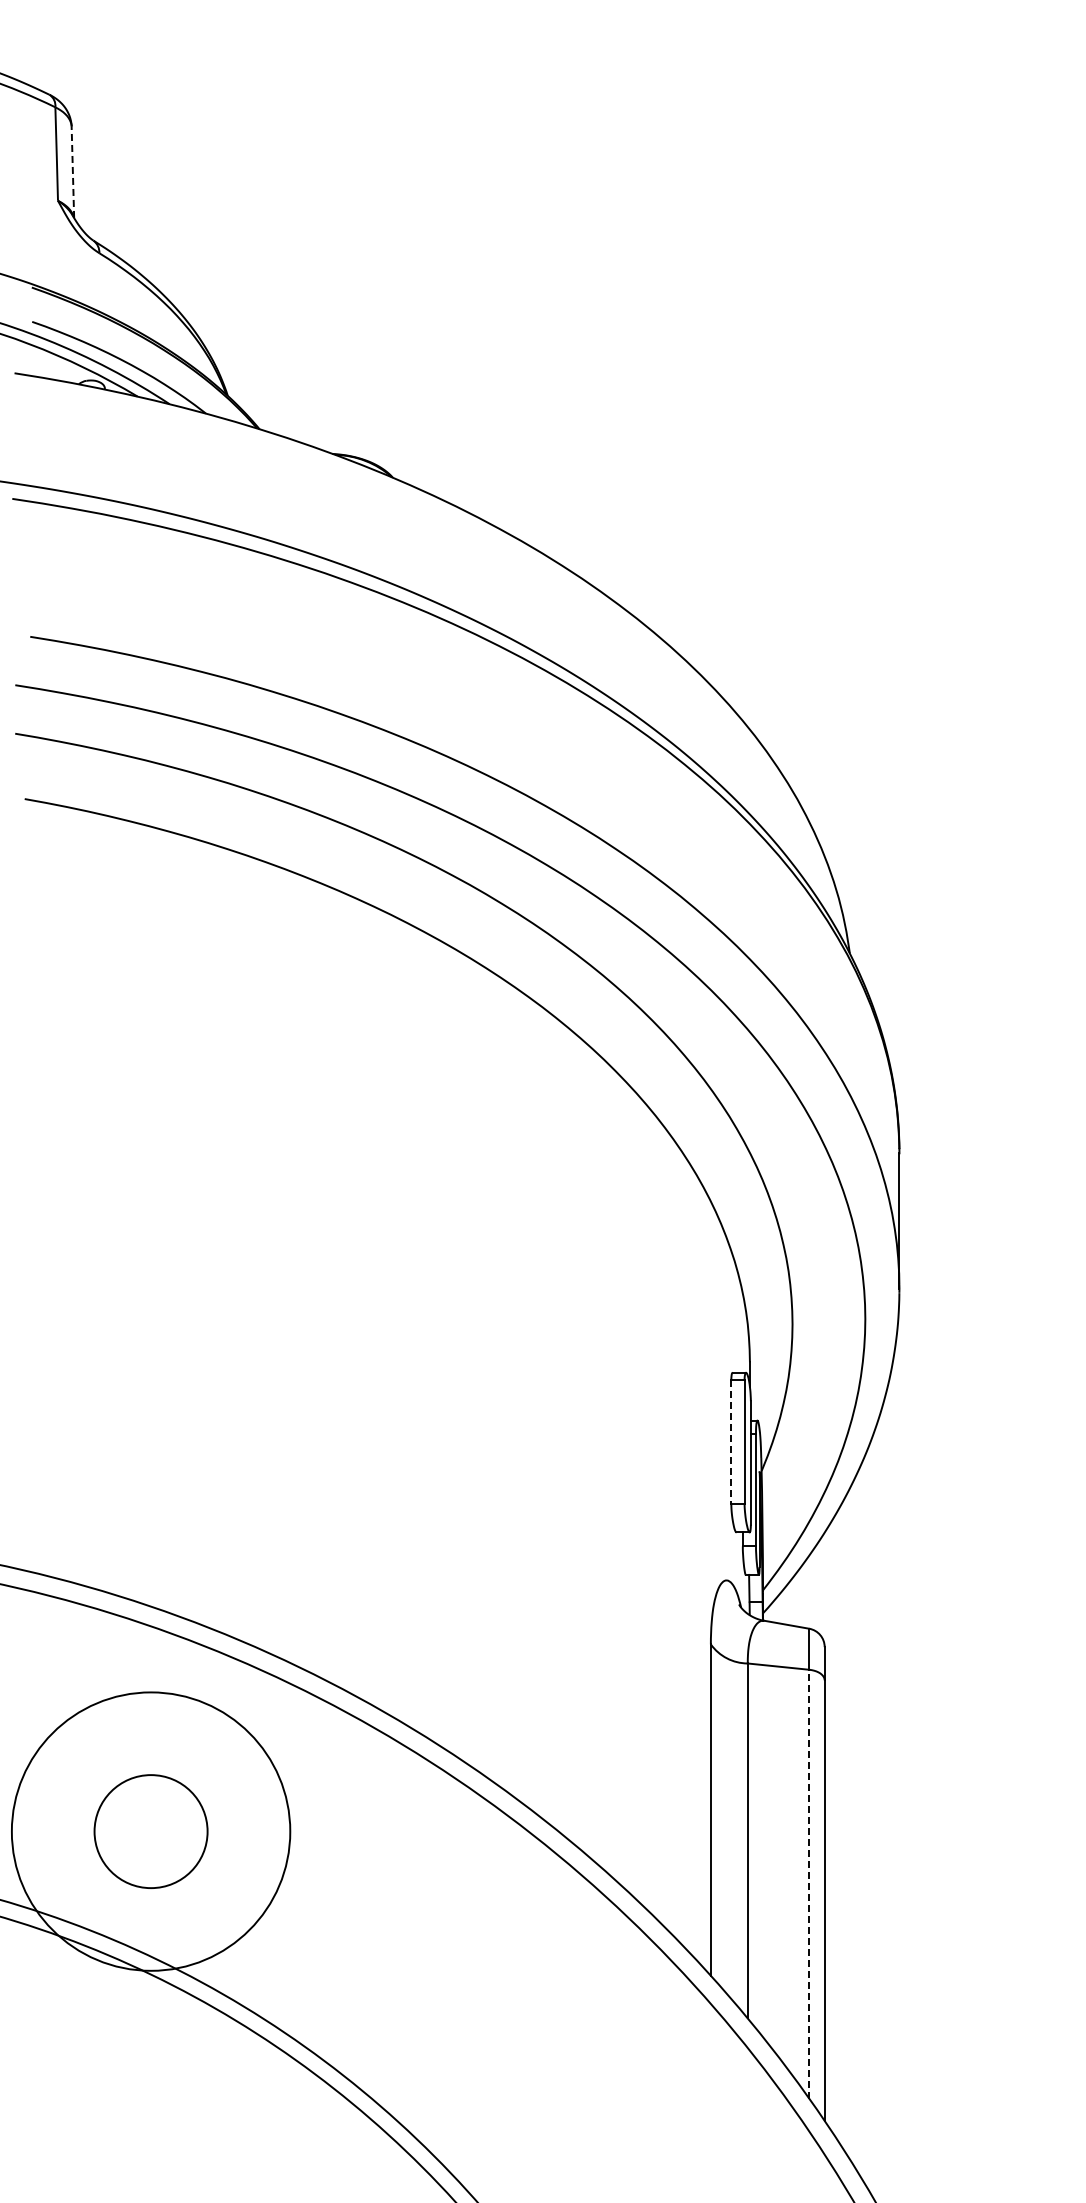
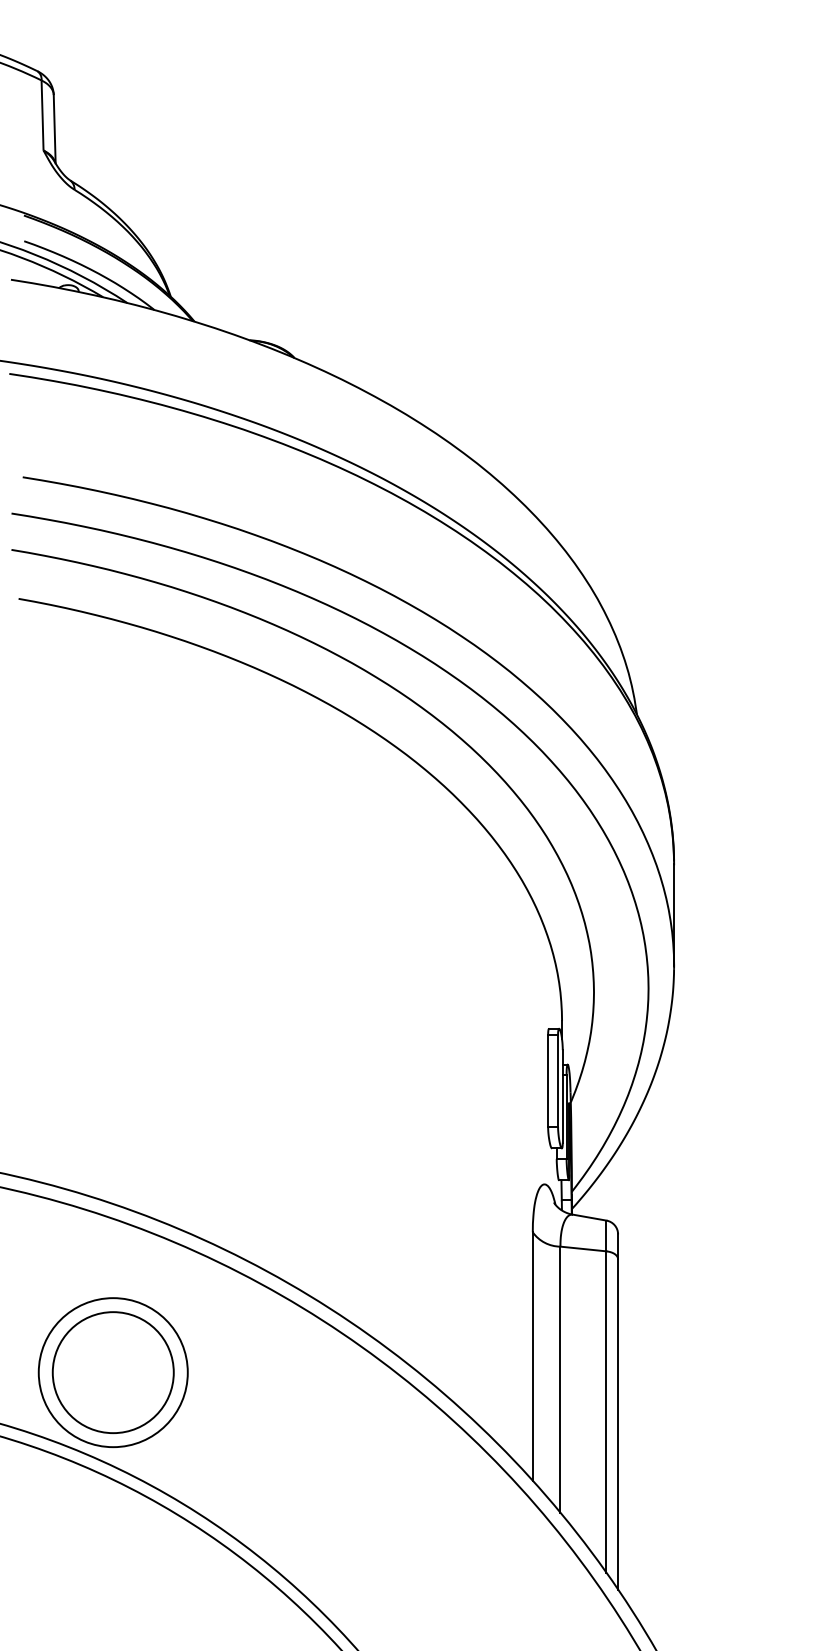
line: (72, 172) -> (54, 129), dashed -> solid
line: (731, 1442) -> (548, 1081), dashed -> solid
circle: (150, 1831) -> (112, 1372), size x0.71
circle: (150, 1831) -> (112, 1372), size x1.43
line: (809, 1883) -> (606, 1411), dashed -> solid

